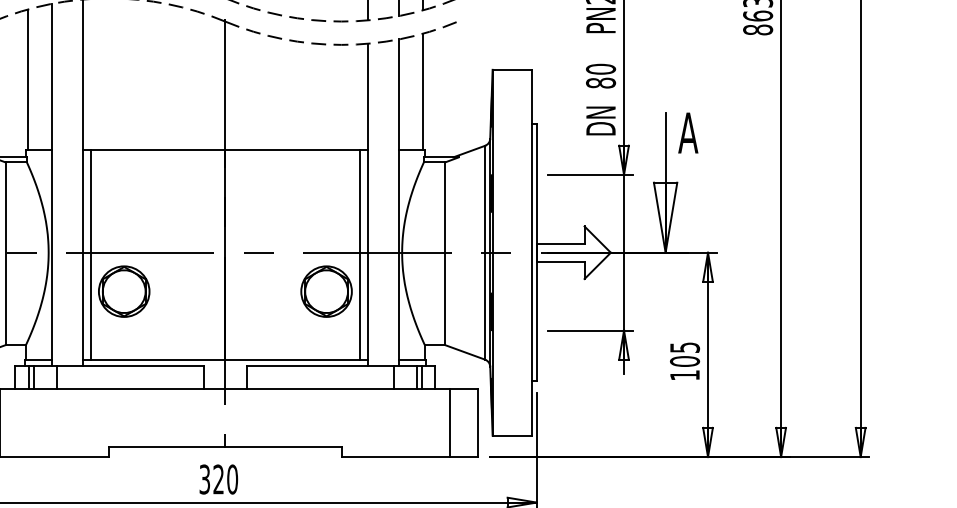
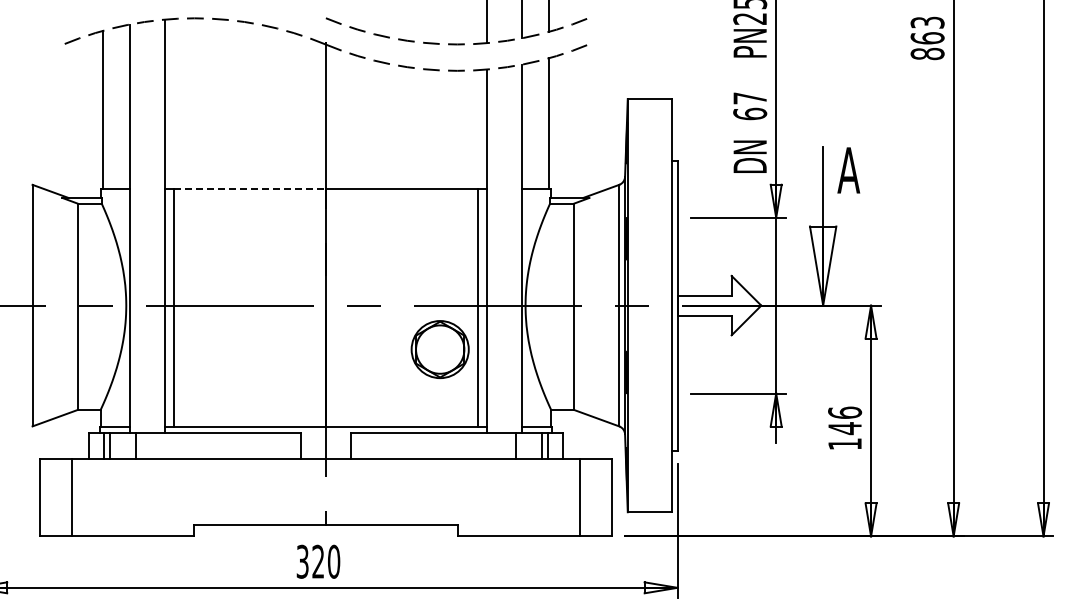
text: (601, 76) -> (750, 106), 80 -> 67
line: (158, 149) -> (250, 189), solid -> dashed
part: (124, 291) -> (211, 349), removed
text: (685, 354) -> (845, 420), 105 -> 146

